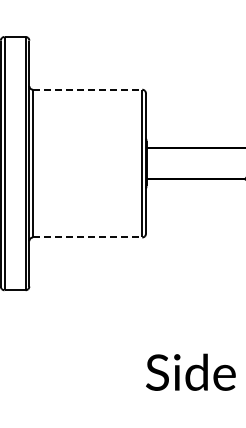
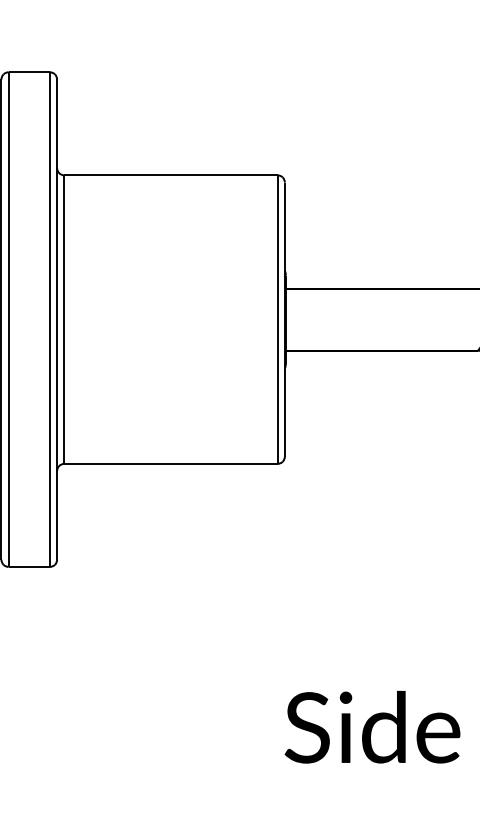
line: (87, 89) -> (170, 174), dashed -> solid
line: (87, 237) -> (170, 463), dashed -> solid

